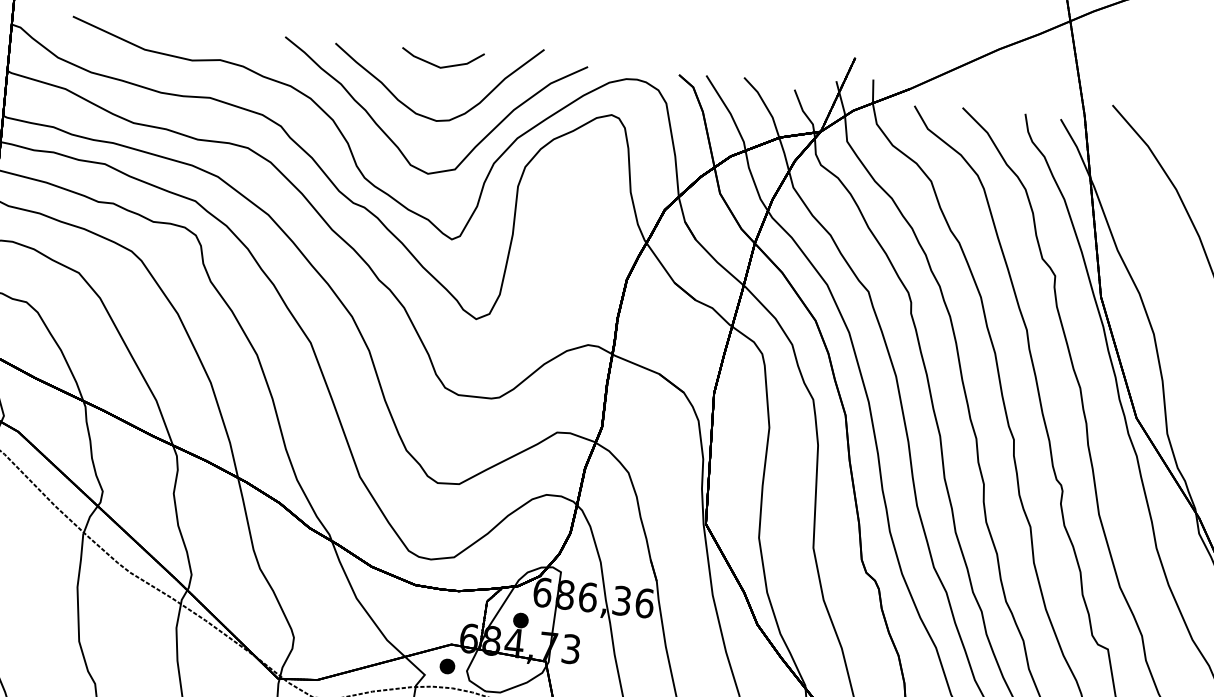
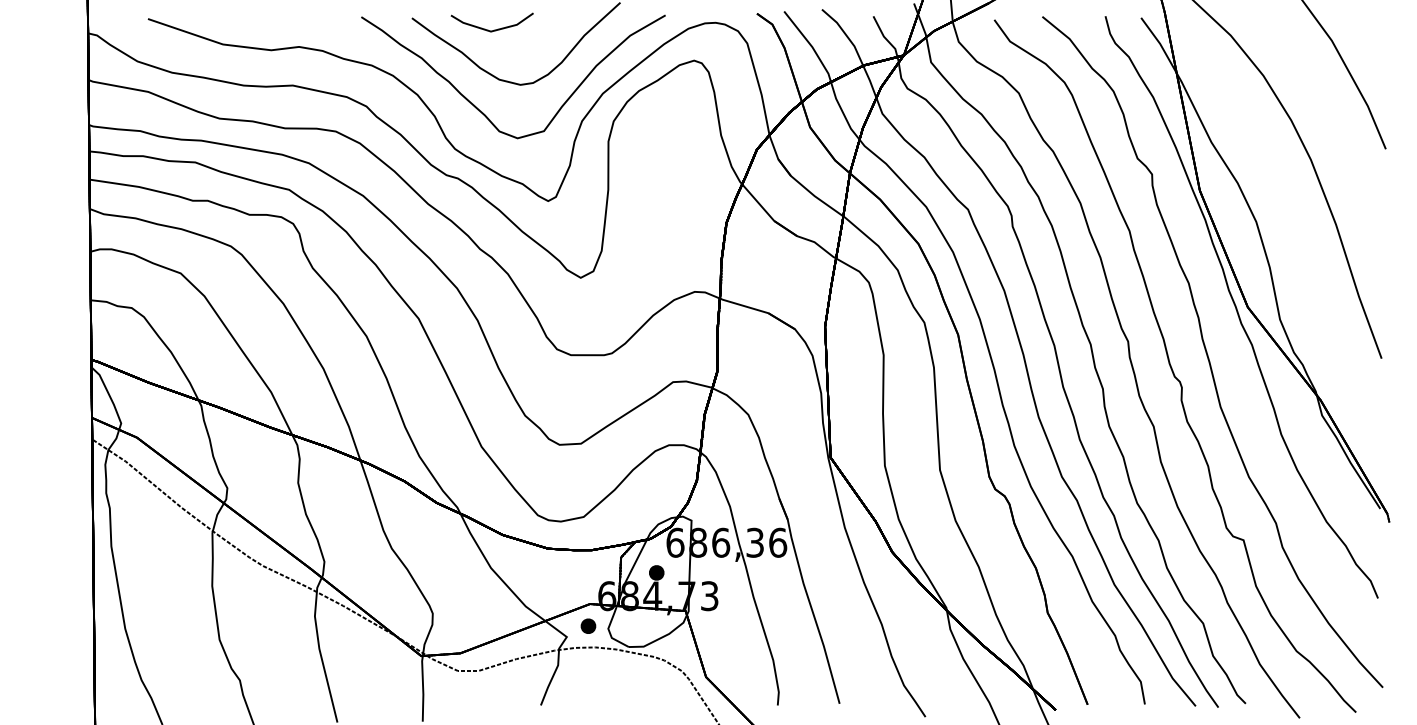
part: (438, 65) -> (488, 29), moved

